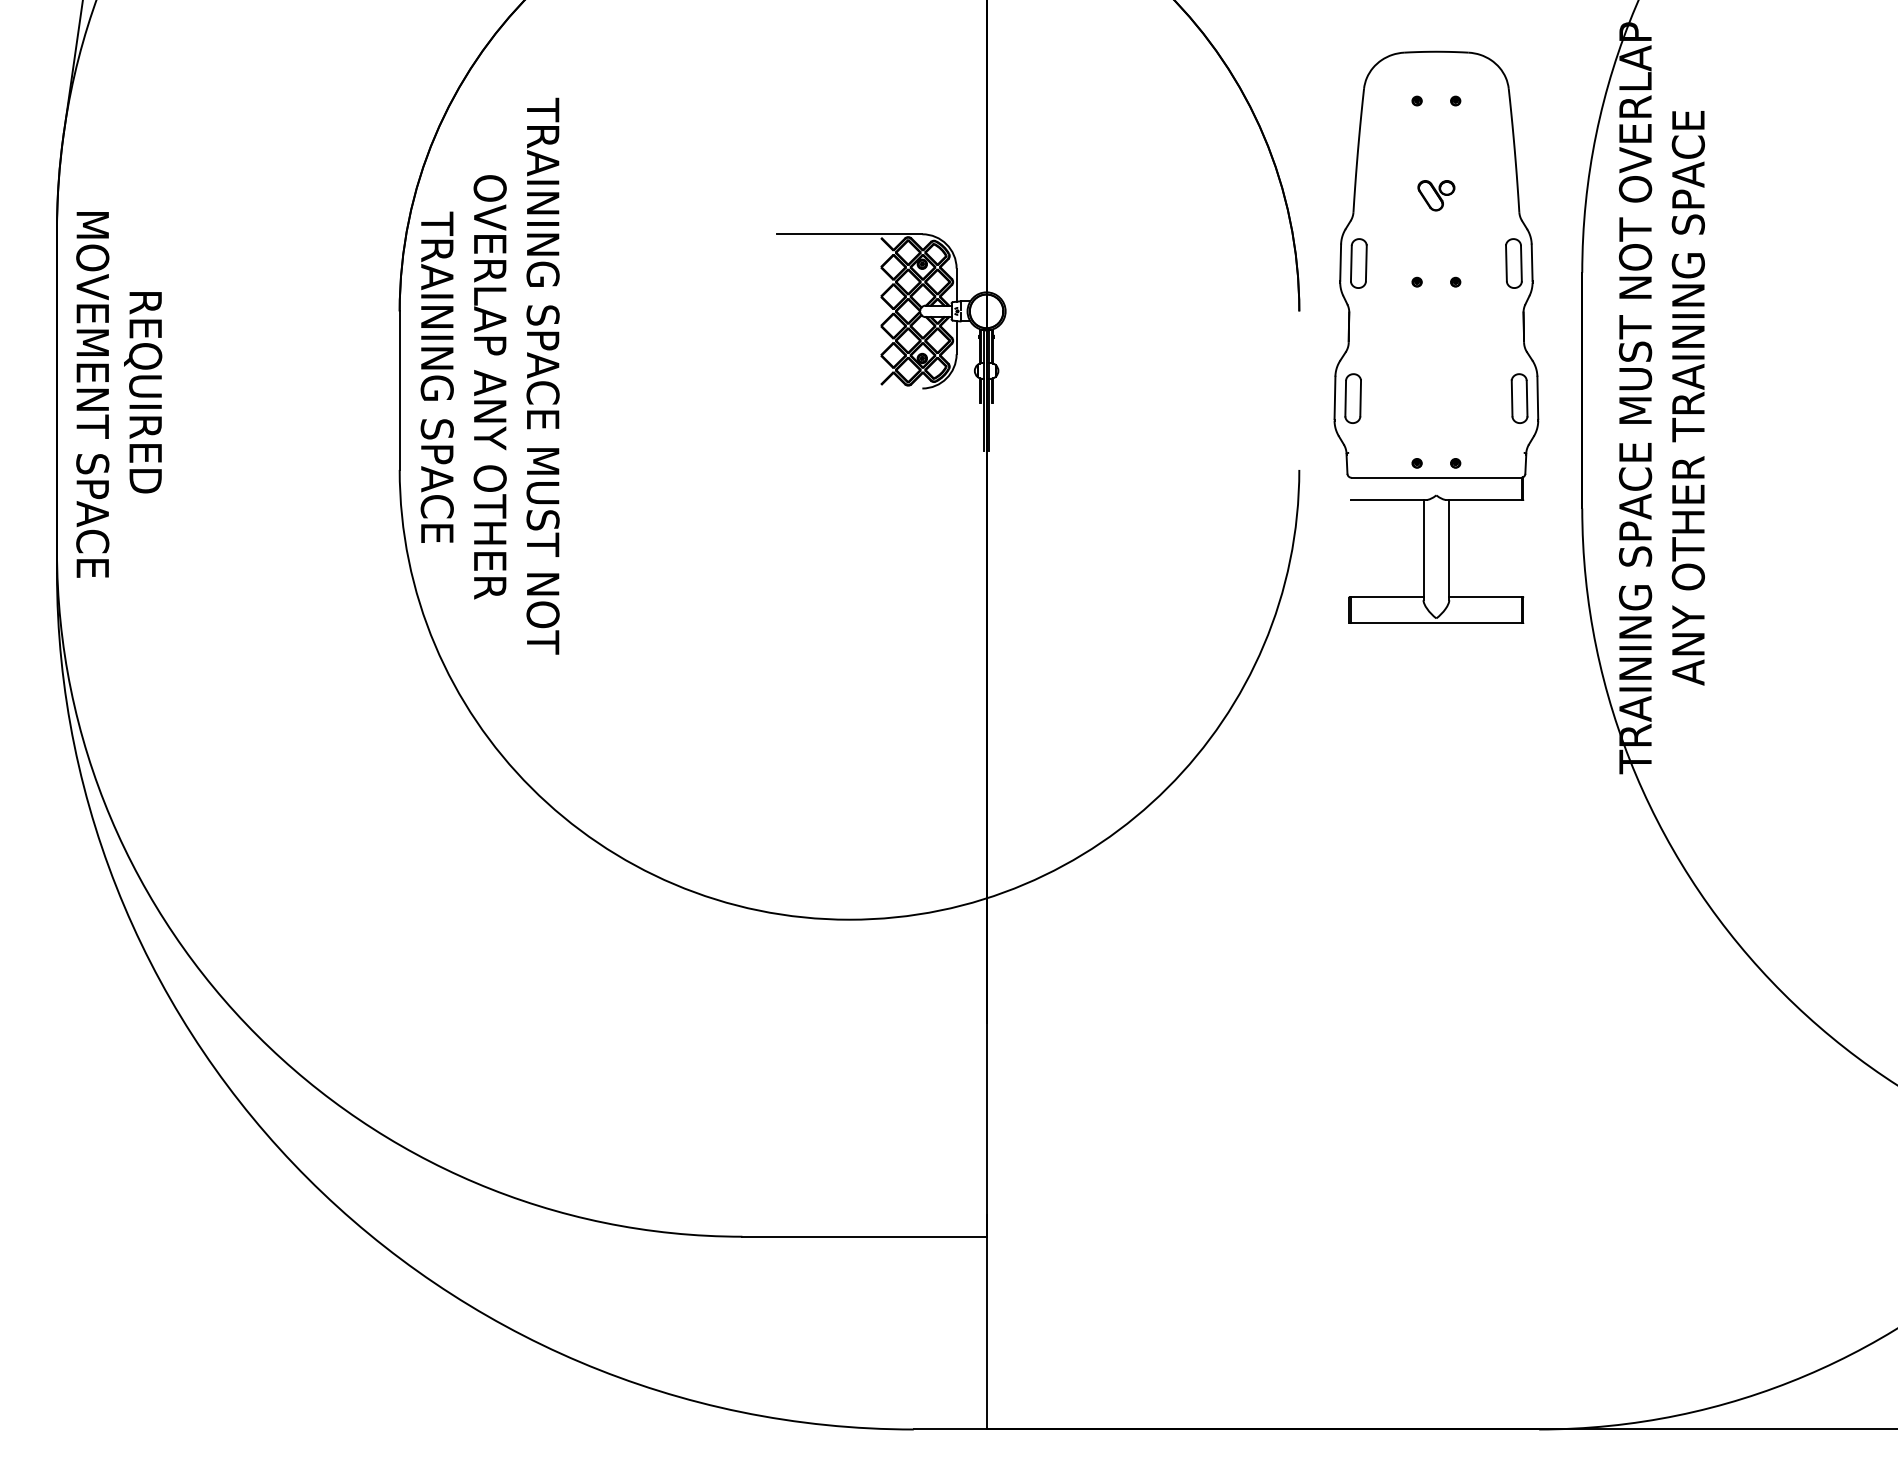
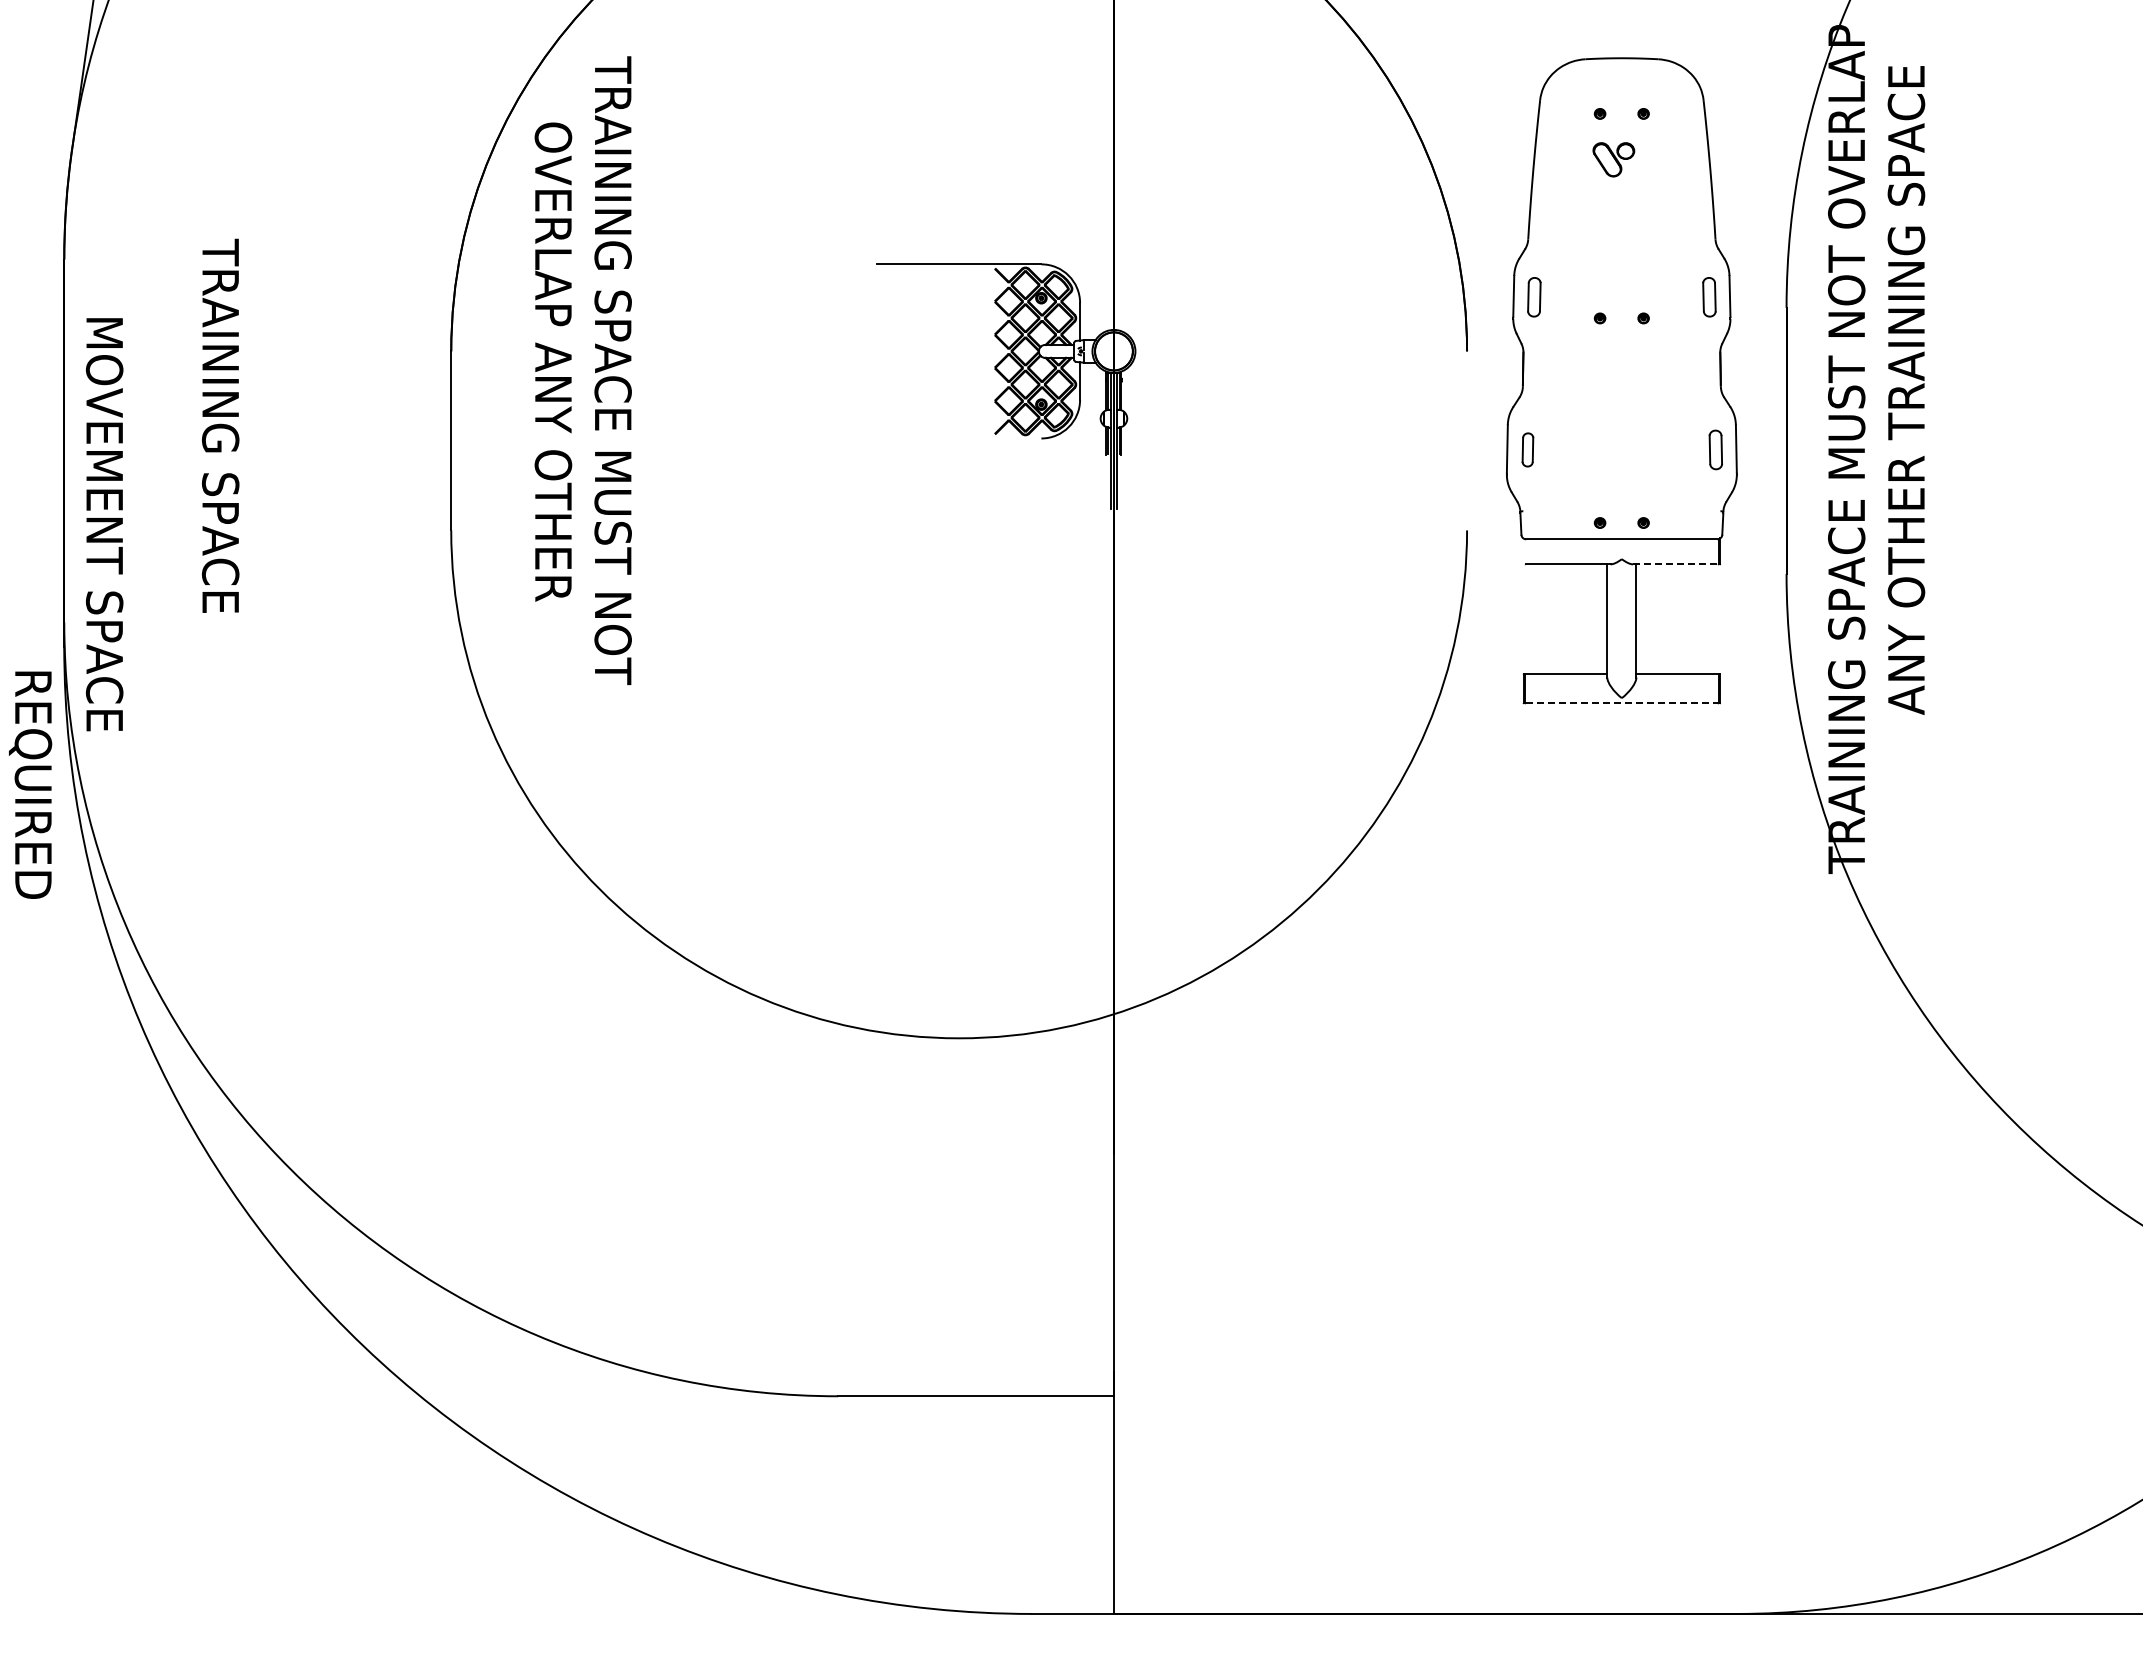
part: (1436, 195) -> (1613, 159), moved
part: (1359, 262) -> (1534, 296), size x0.7
part: (1514, 262) -> (1709, 296), size x0.7
text: (542, 376) -> (612, 370), moved
text: (437, 377) -> (220, 425), moved
text: (490, 386) -> (553, 361), moved
text: (143, 392) -> (30, 784), moved
text: (92, 394) -> (104, 524), moved
part: (1352, 398) -> (1527, 449), size x0.6
part: (1519, 398) -> (1715, 449), size x0.7
text: (1688, 398) -> (1906, 390), moved
line: (1483, 500) -> (1675, 564), solid -> dashed
line: (1436, 623) -> (1622, 703), solid -> dashed

